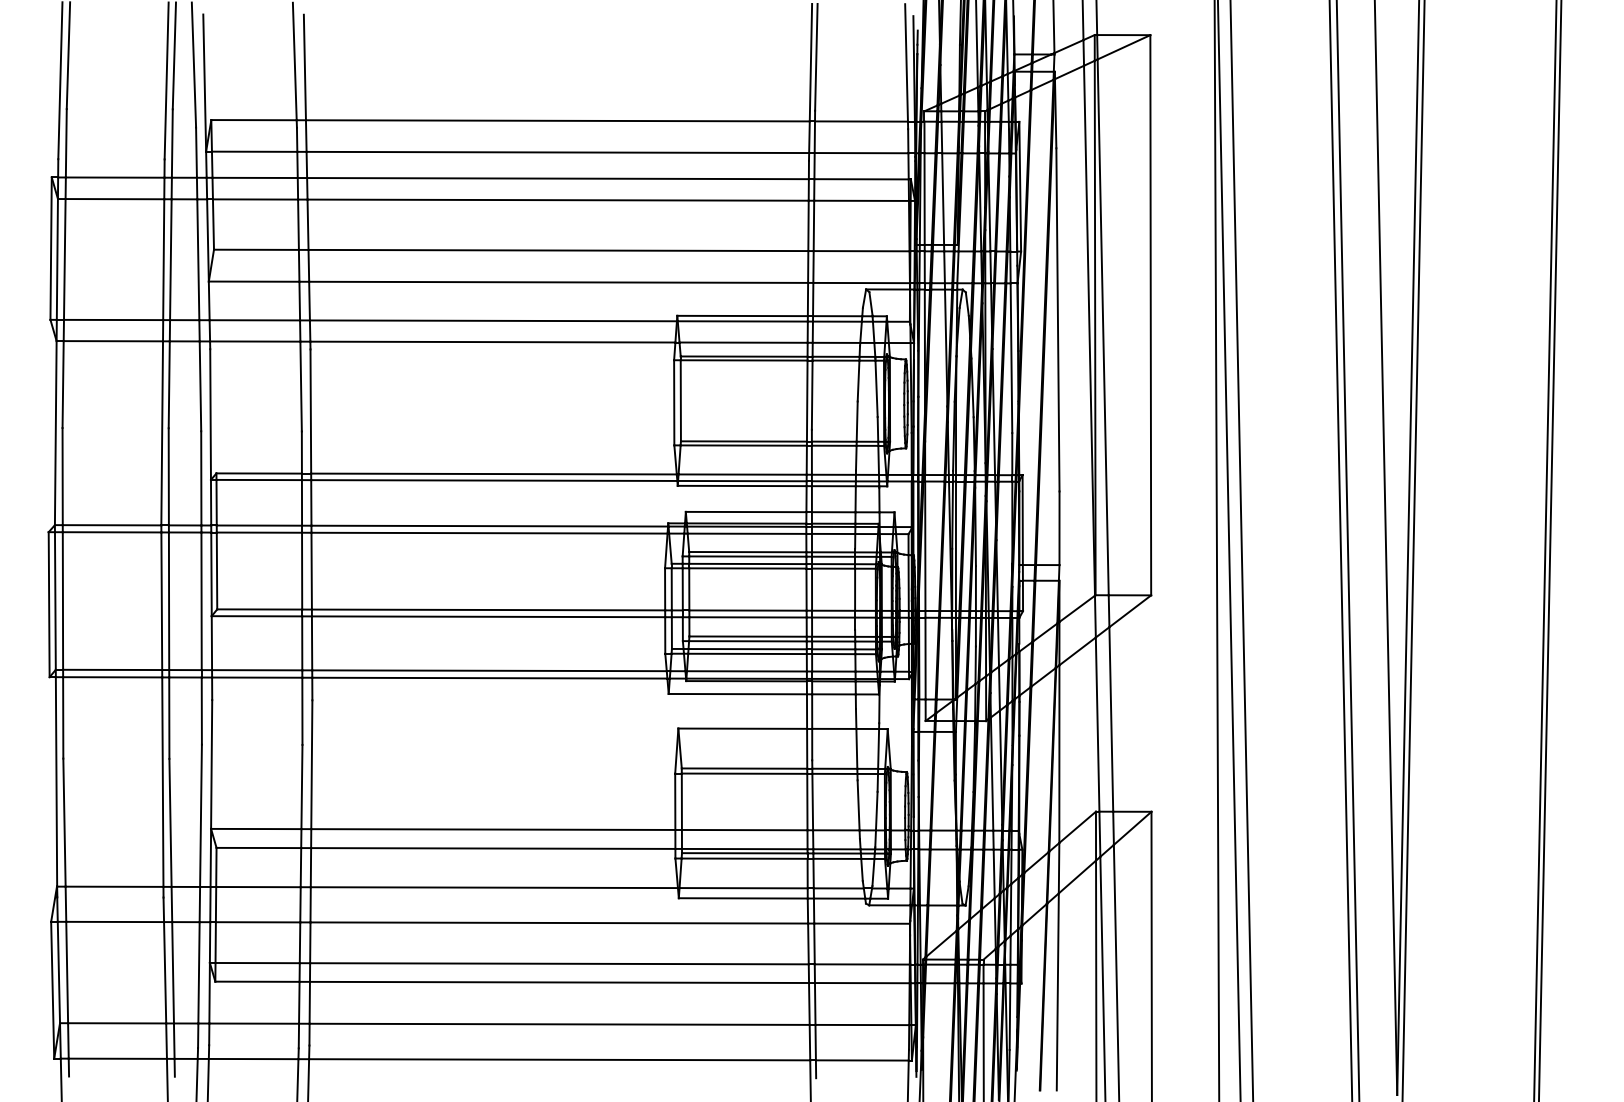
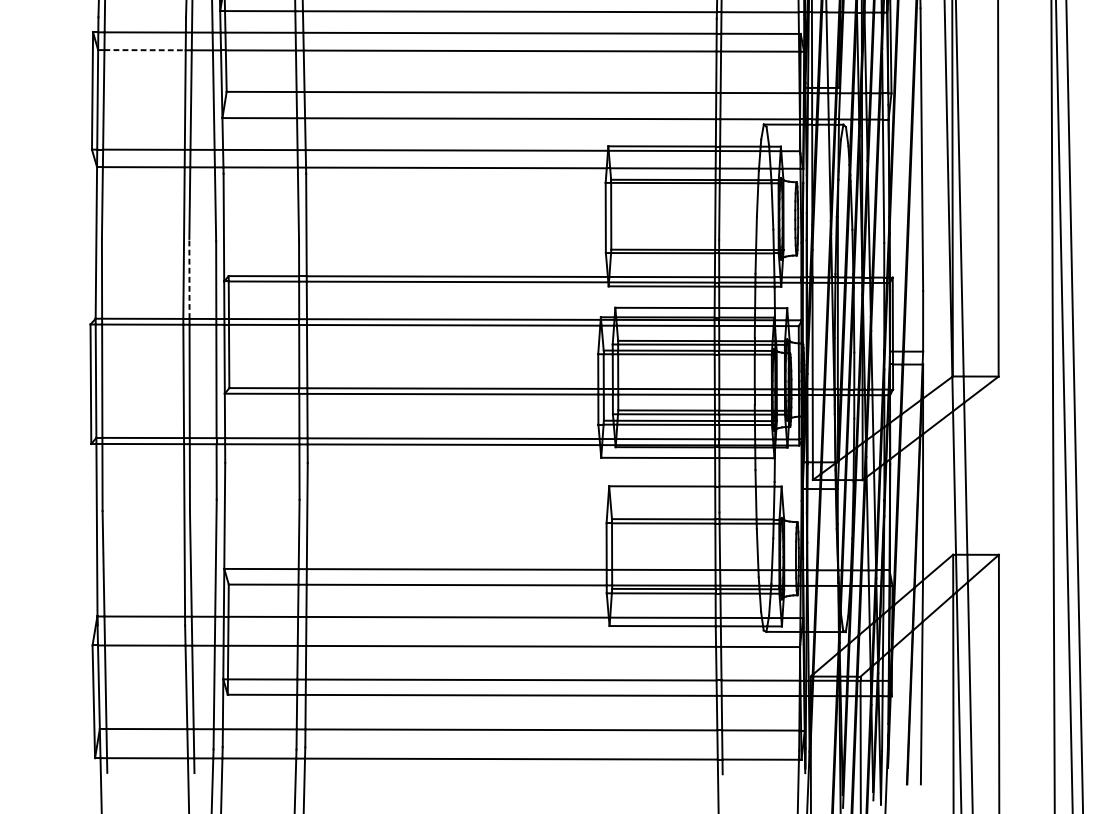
line: (115, 199) -> (145, 50), solid -> dashed
line: (168, 476) -> (189, 278), solid -> dashed

